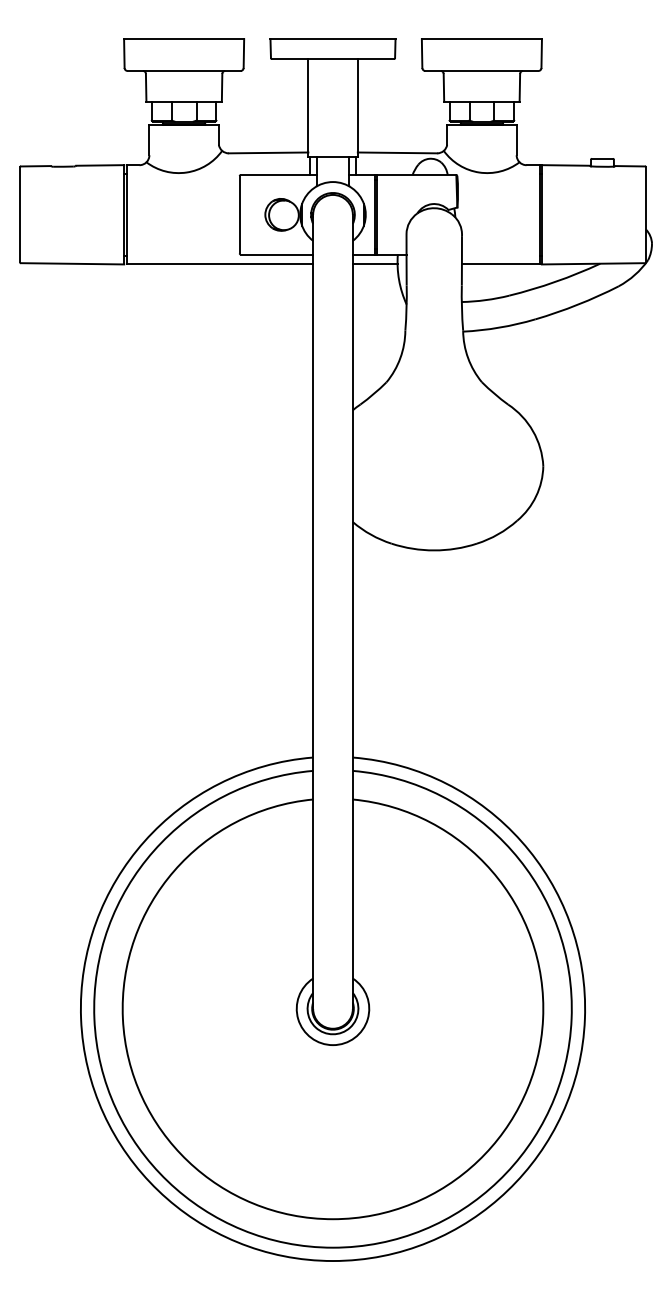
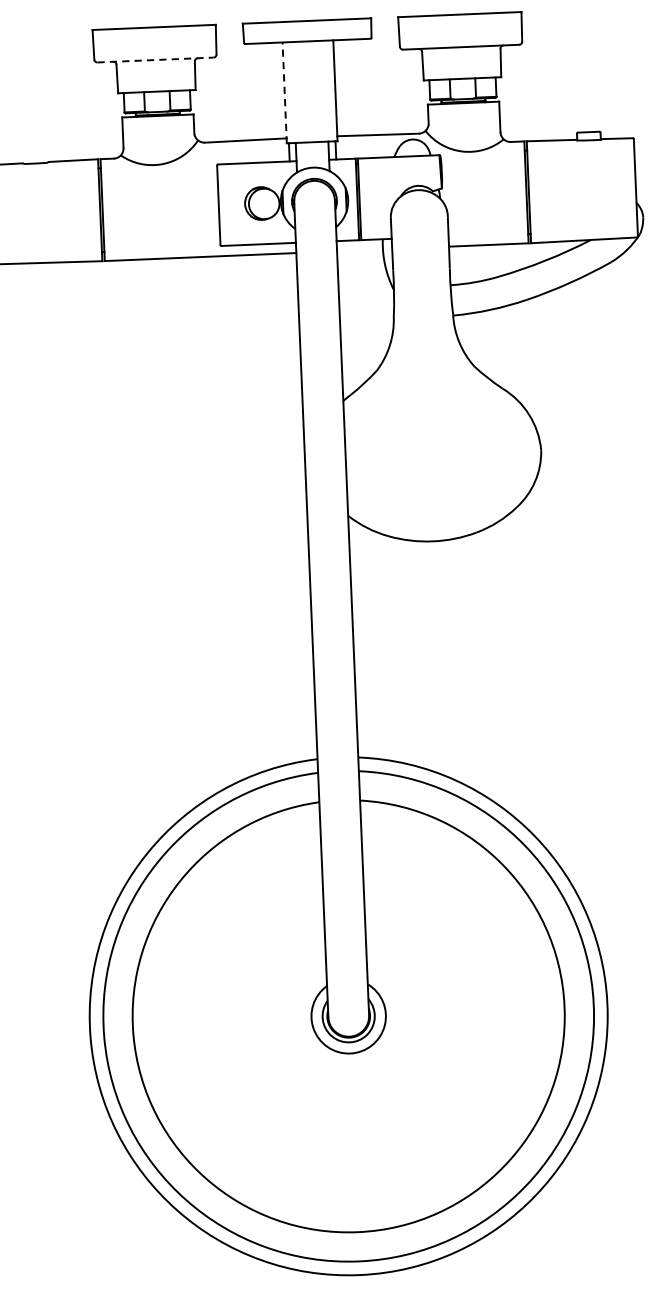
line: (184, 70) -> (155, 59), solid -> dashed
line: (308, 107) -> (284, 92), solid -> dashed
line: (374, 264) -> (359, 250), removed

